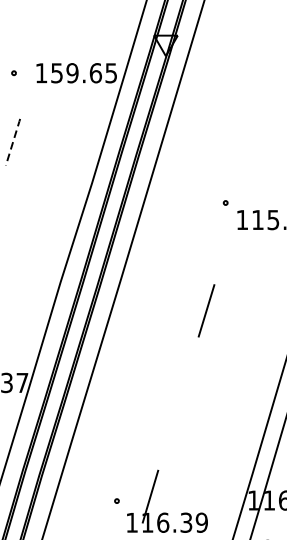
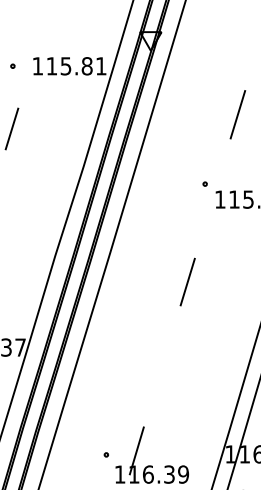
text: (84, 73) -> (76, 66), 159.65 -> 115.81
line: (261, 126) -> (237, 114), added
line: (13, 142) -> (12, 129), dashed -> solid

